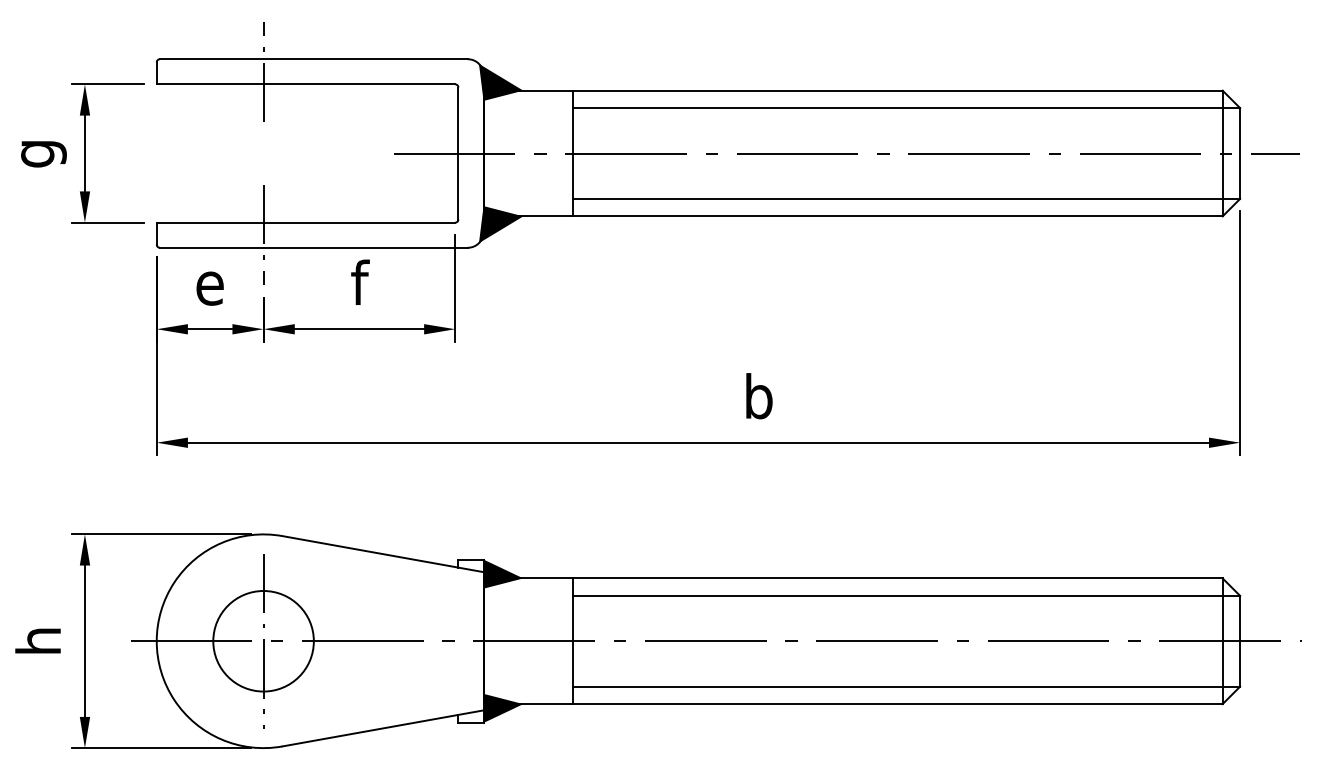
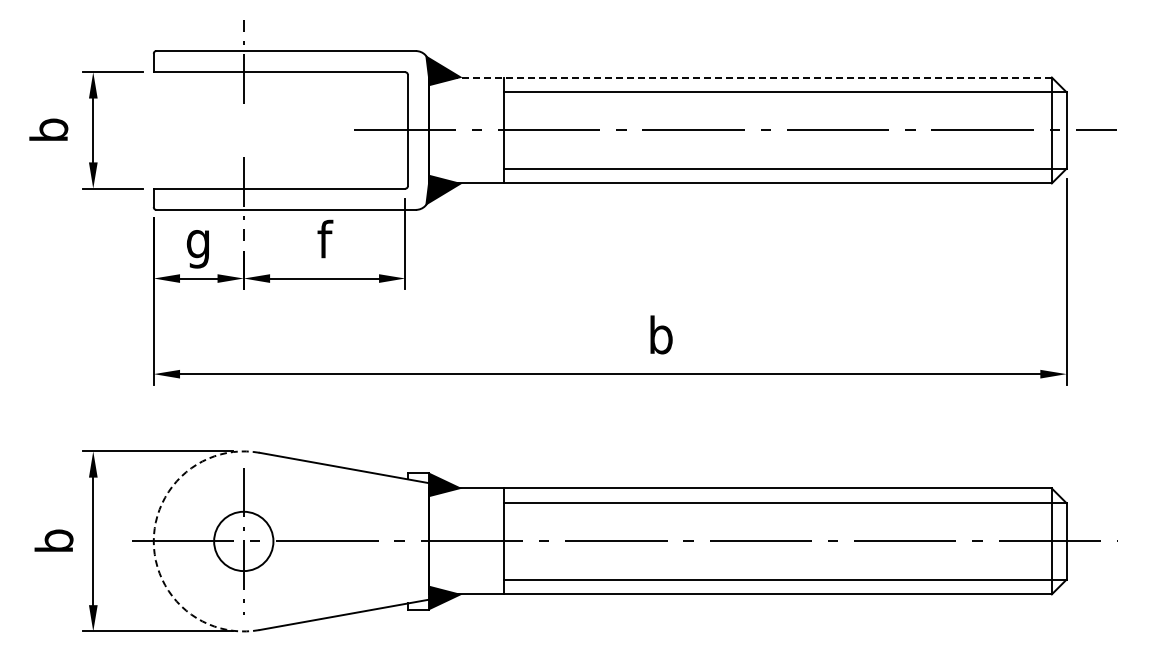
line: (851, 90) -> (739, 77), solid -> dashed
text: (37, 153) -> (53, 130), g -> b
text: (209, 294) -> (198, 249), e -> g
text: (44, 637) -> (59, 538), h -> b
arc: (156, 641) -> (153, 541), solid -> dashed
circle: (263, 641) -> (243, 541), size x0.7

